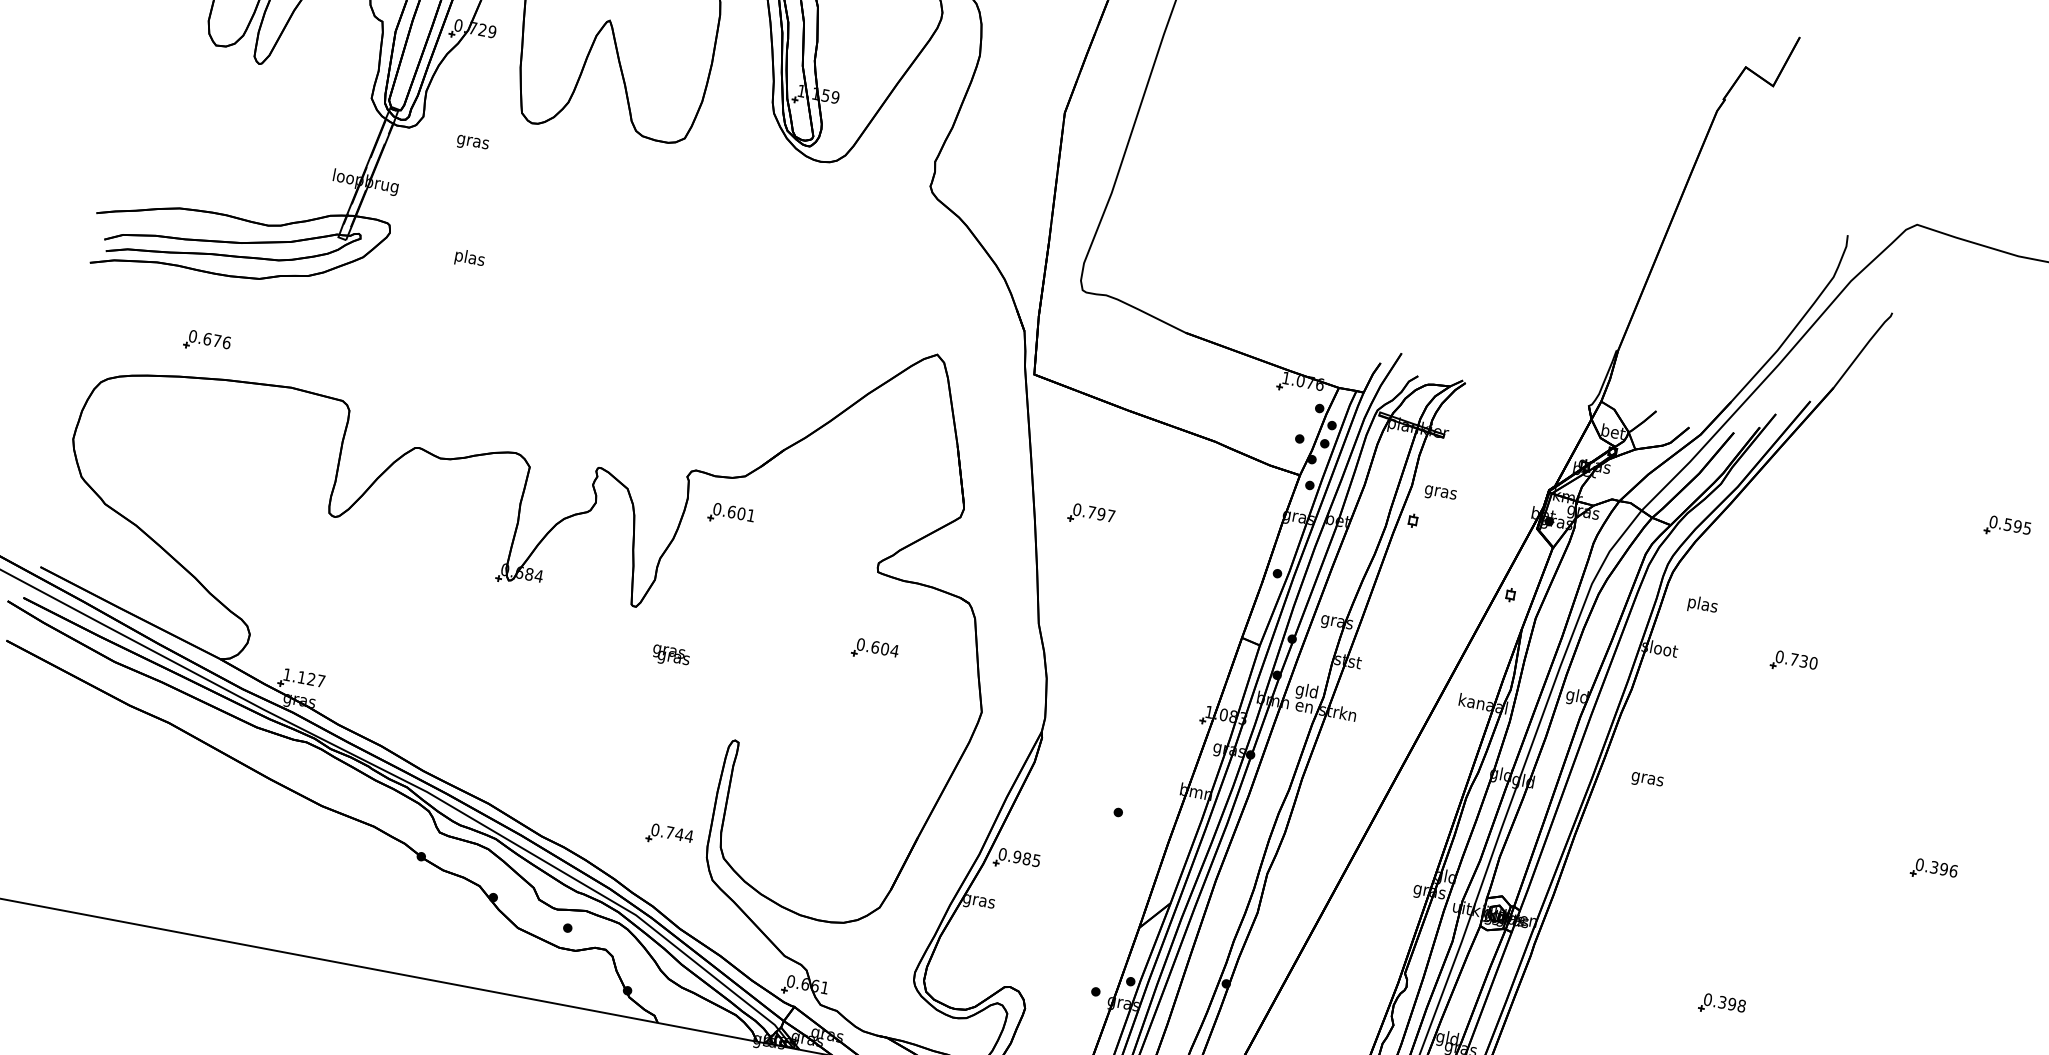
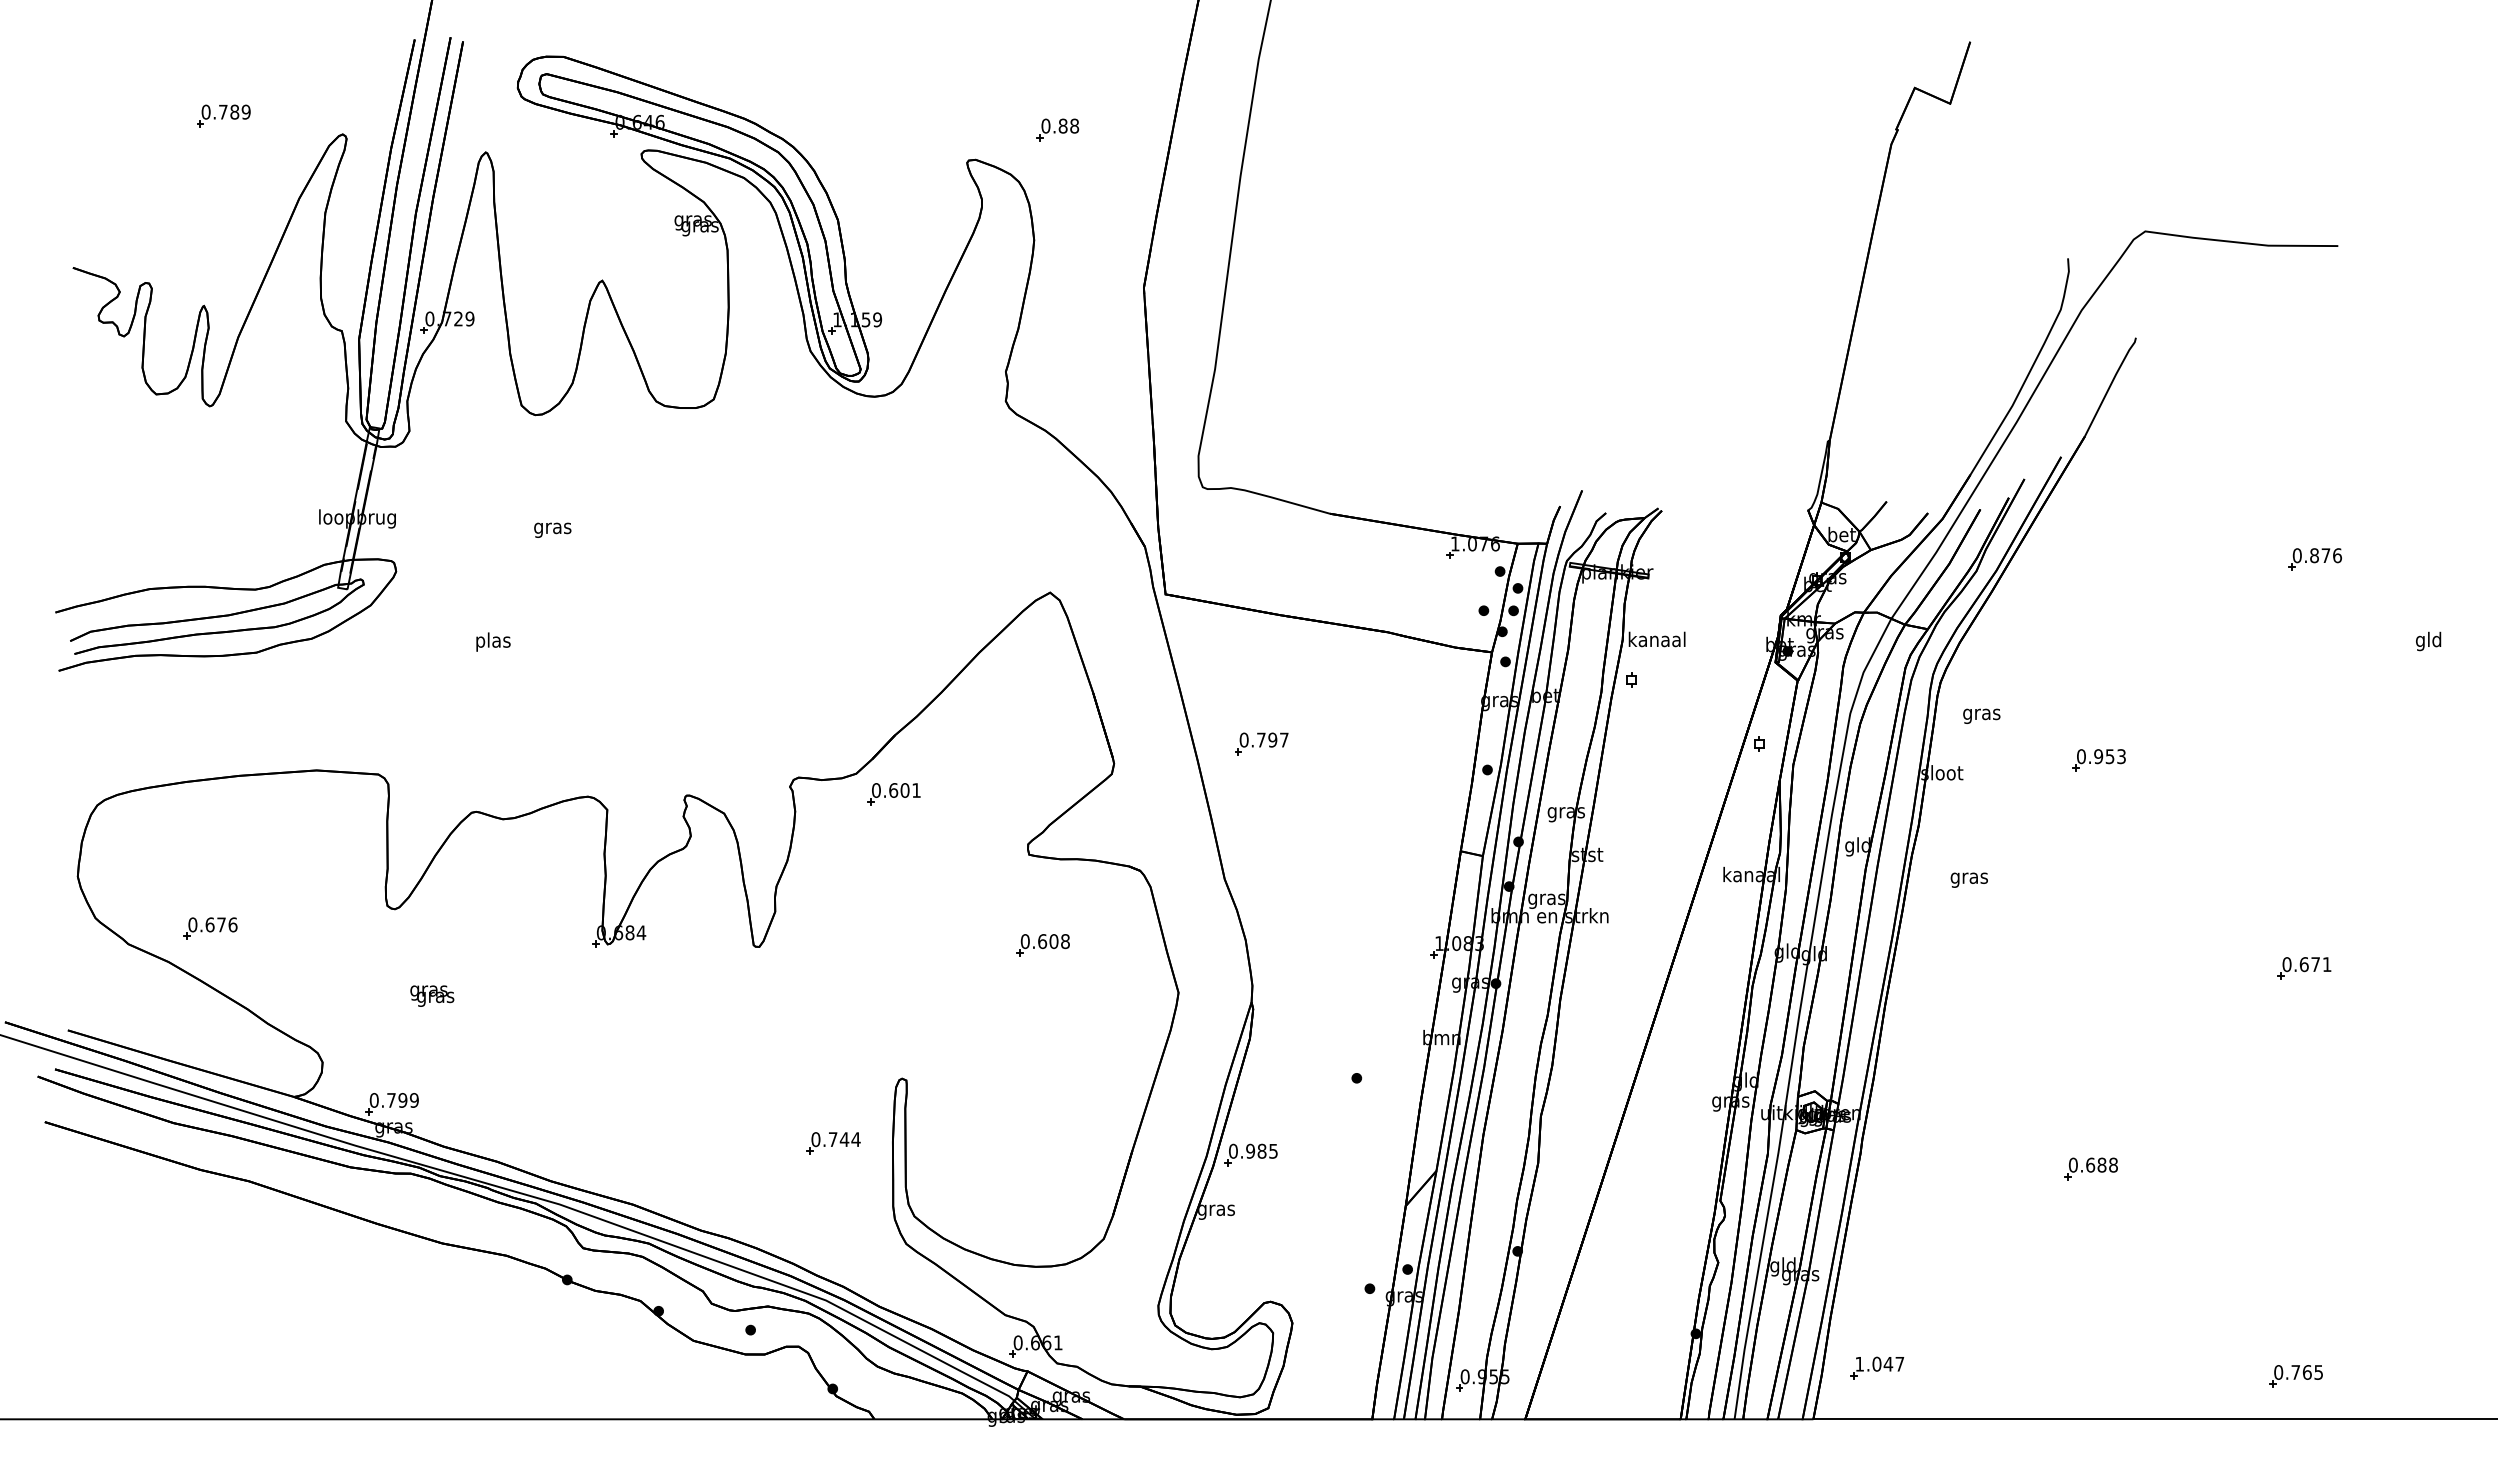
text: (472, 142) -> (552, 529), moved
text: (469, 258) -> (493, 641), moved
part: (207, 342) -> (210, 928), moved
text: (1440, 492) -> (1656, 641), gras -> kanaal
part: (731, 515) -> (893, 794), moved
text: (2018, 526) -> (2326, 555), 0.595 -> 0.876
text: (1702, 605) -> (1981, 714), plas -> gras
text: (894, 650) -> (1065, 941), 0.604 -> 0.608
text: (671, 655) -> (432, 995), moved
text: (1804, 661) -> (2110, 756), 0.730 -> 0.953
text: (303, 677) -> (393, 1100), 1.127 -> 0.799
text: (1306, 691) -> (1546, 898), gld -> gras
text: (1646, 779) -> (1968, 879), moved
part: (669, 836) -> (833, 1143), moved
text: (1943, 869) -> (2315, 964), 0.396 -> 0.671
text: (1727, 1002) -> (2096, 1164), 0.398 -> 0.688

